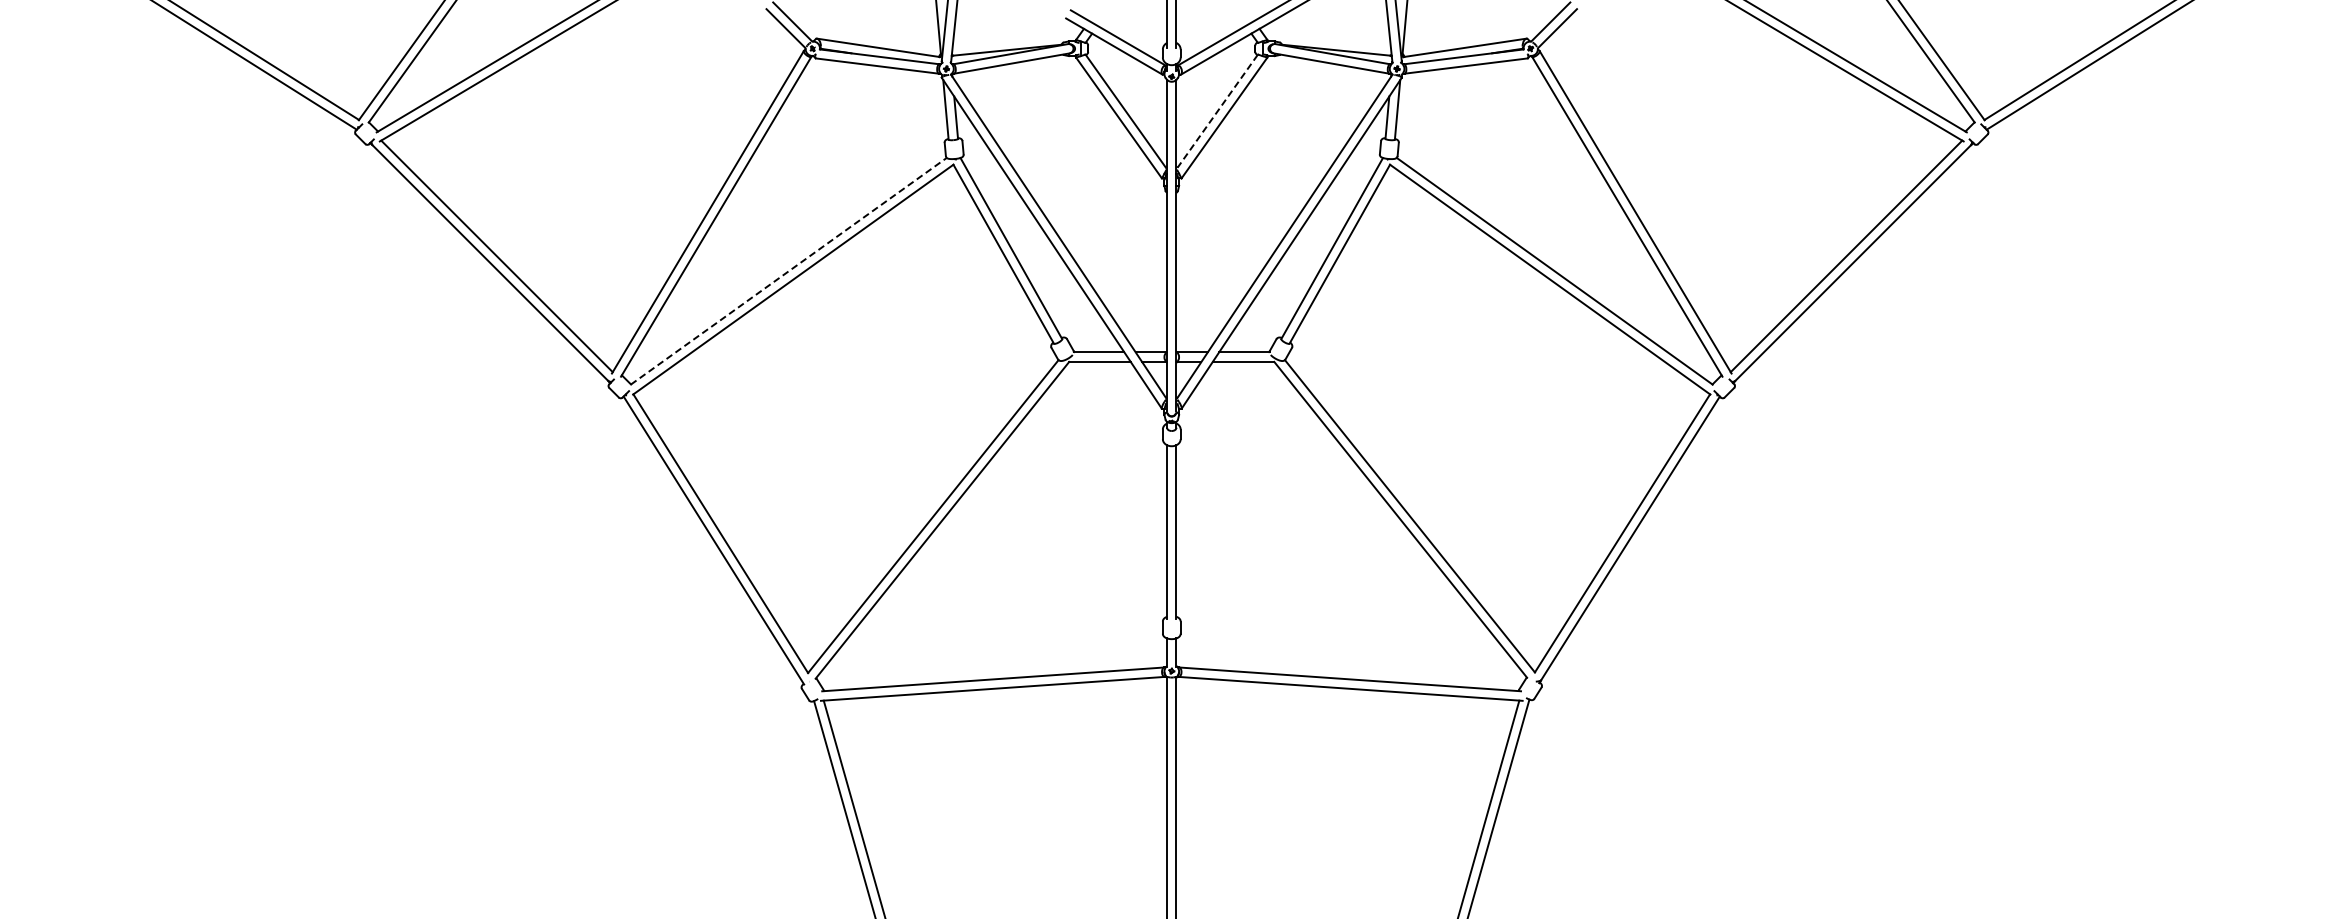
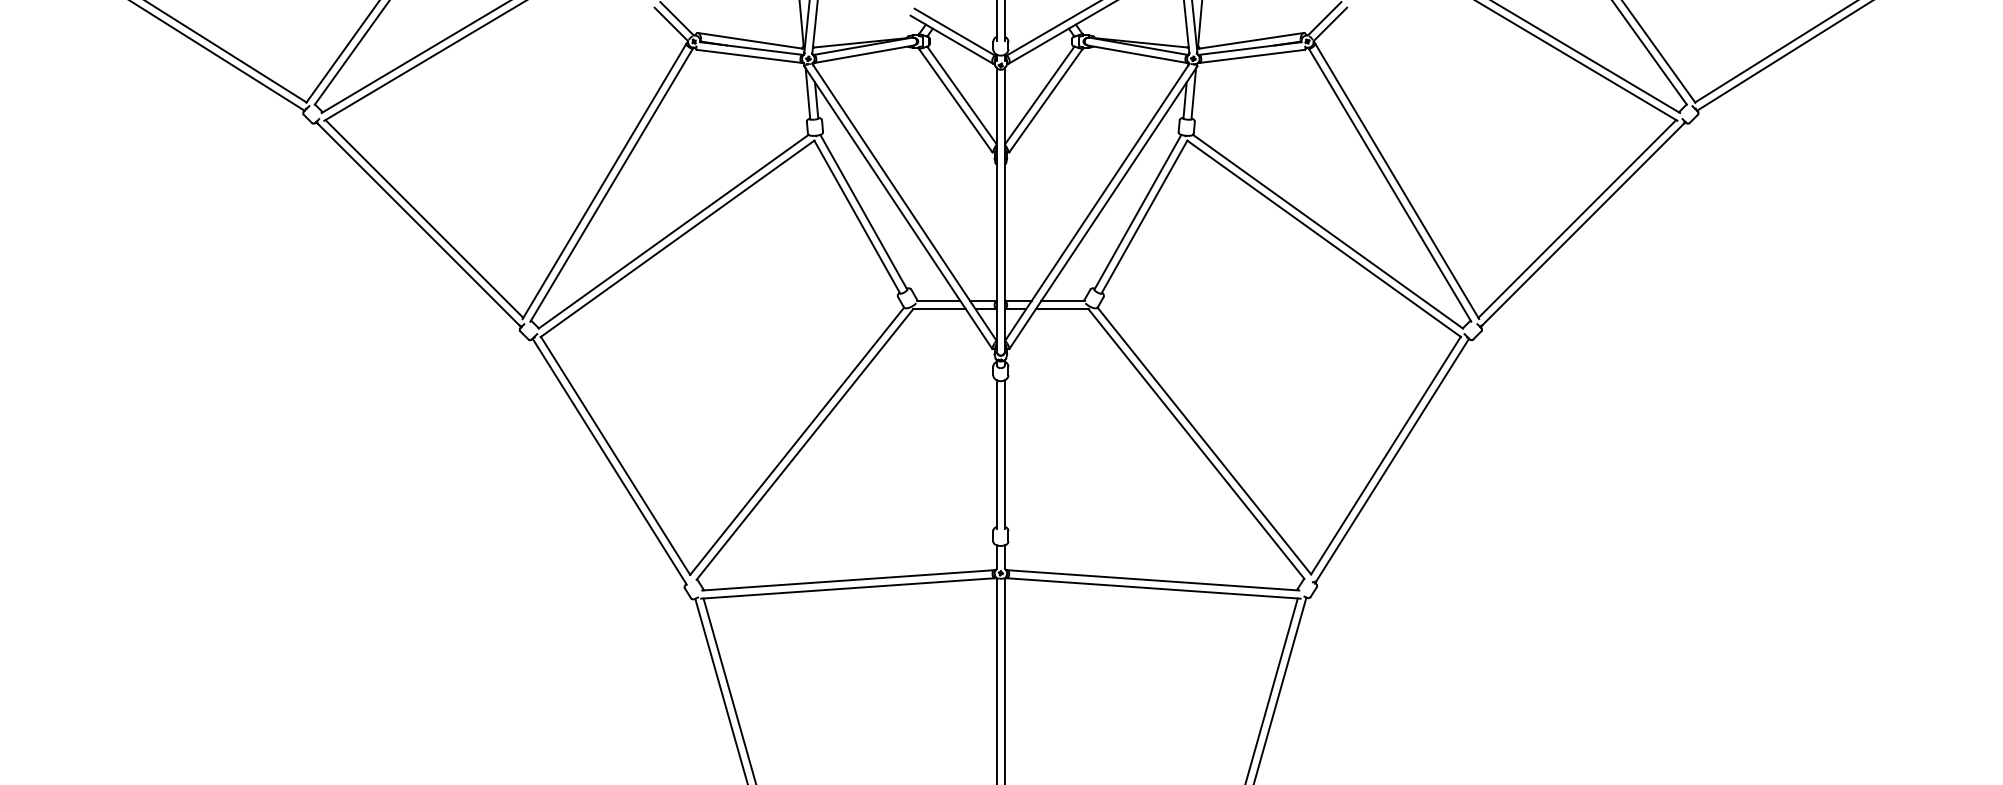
line: (1217, 111) -> (1039, 95), dashed -> solid
line: (789, 270) -> (674, 231), dashed -> solid

